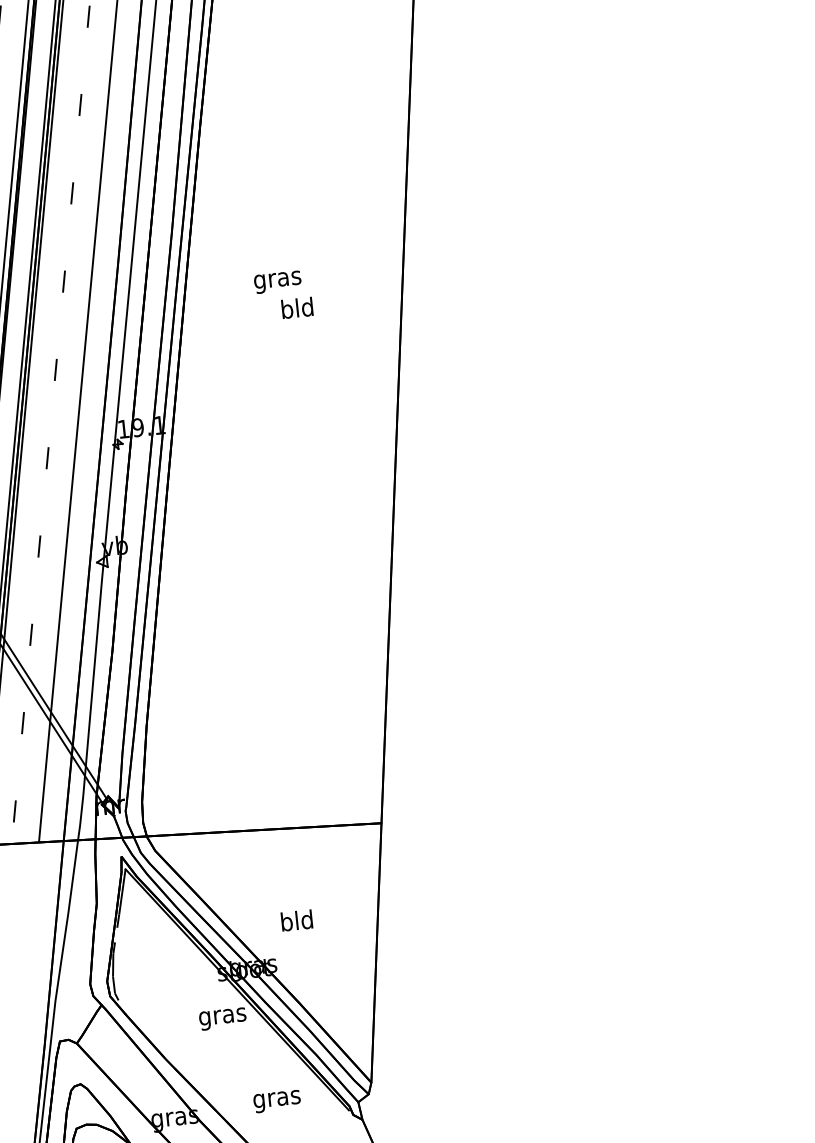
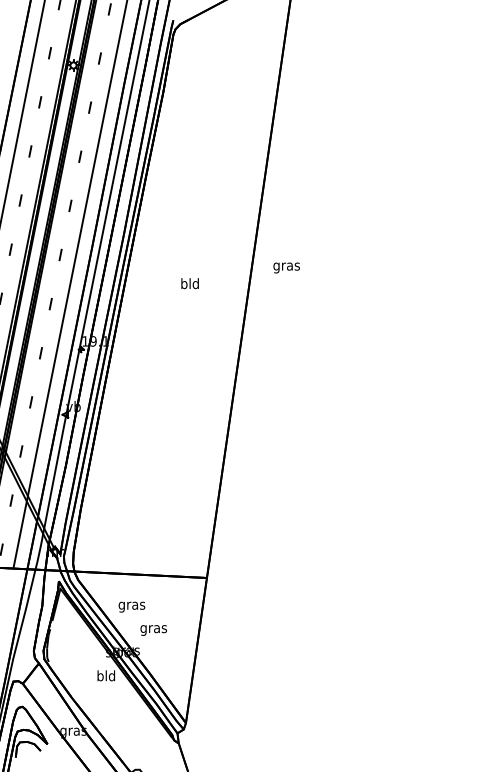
text: (277, 281) -> (286, 267), moved
text: (296, 922) -> (153, 628), bld -> gras
text: (223, 1017) -> (106, 677), gras -> bld
text: (276, 1100) -> (131, 606), moved

